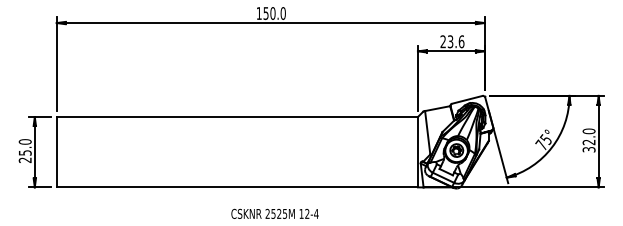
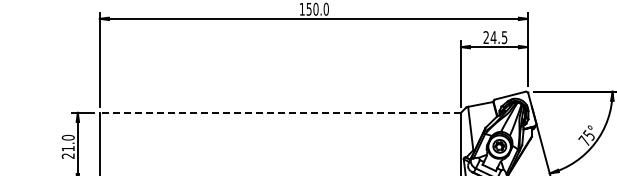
text: (455, 41) -> (498, 37), 23.6 -> 24.5
line: (237, 117) -> (280, 113), solid -> dashed
text: (25, 152) -> (68, 148), 25.0 -> 21.0

